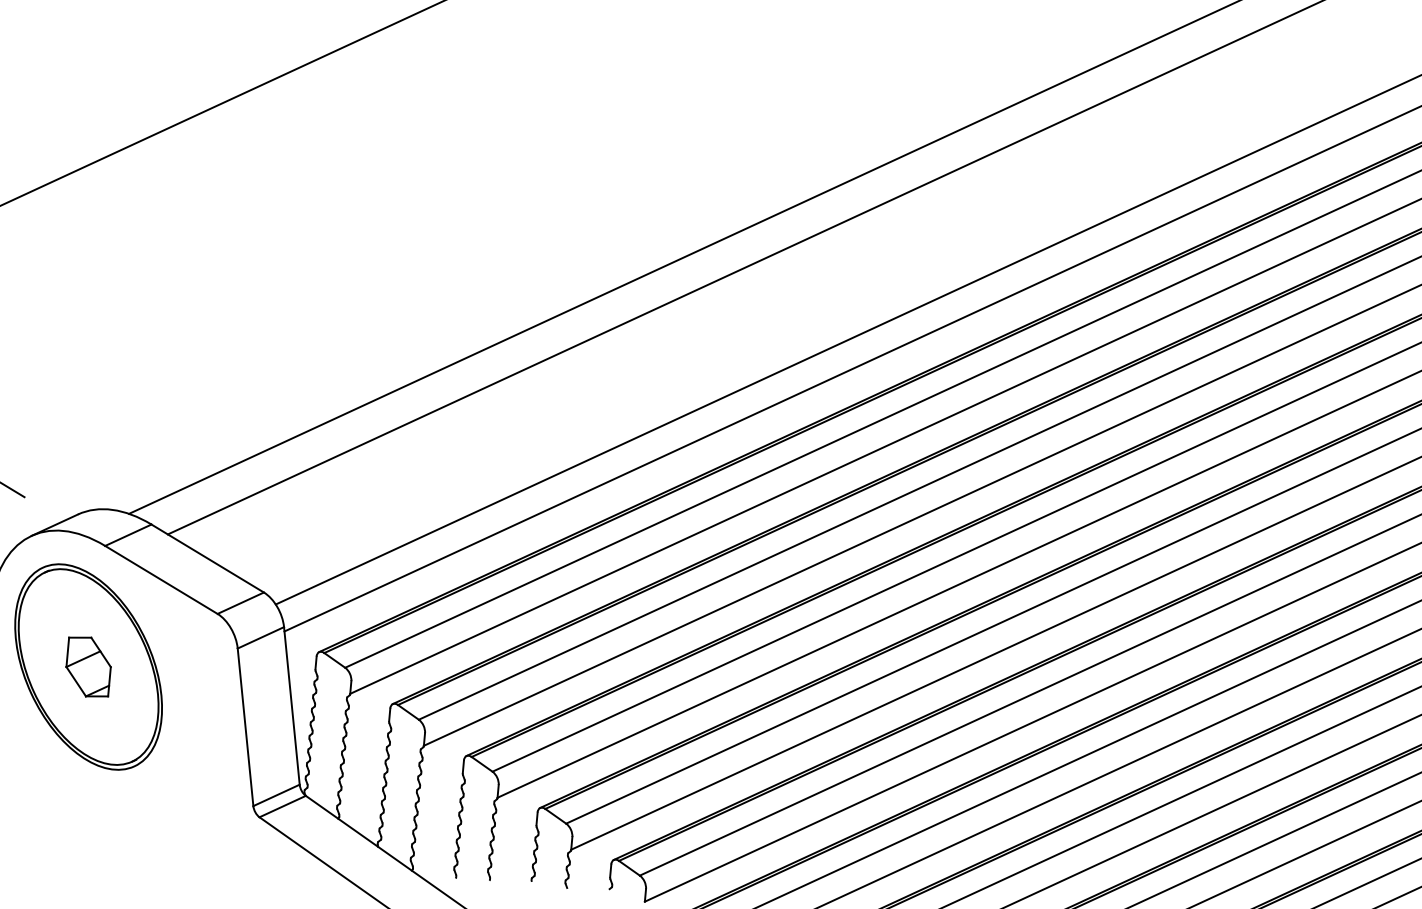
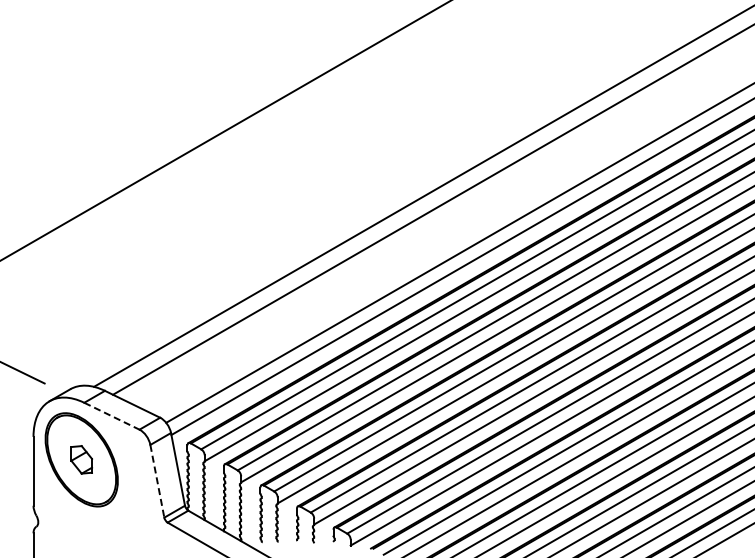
line: (160, 580) -> (111, 416), solid -> dashed
line: (245, 727) -> (157, 481), solid -> dashed

